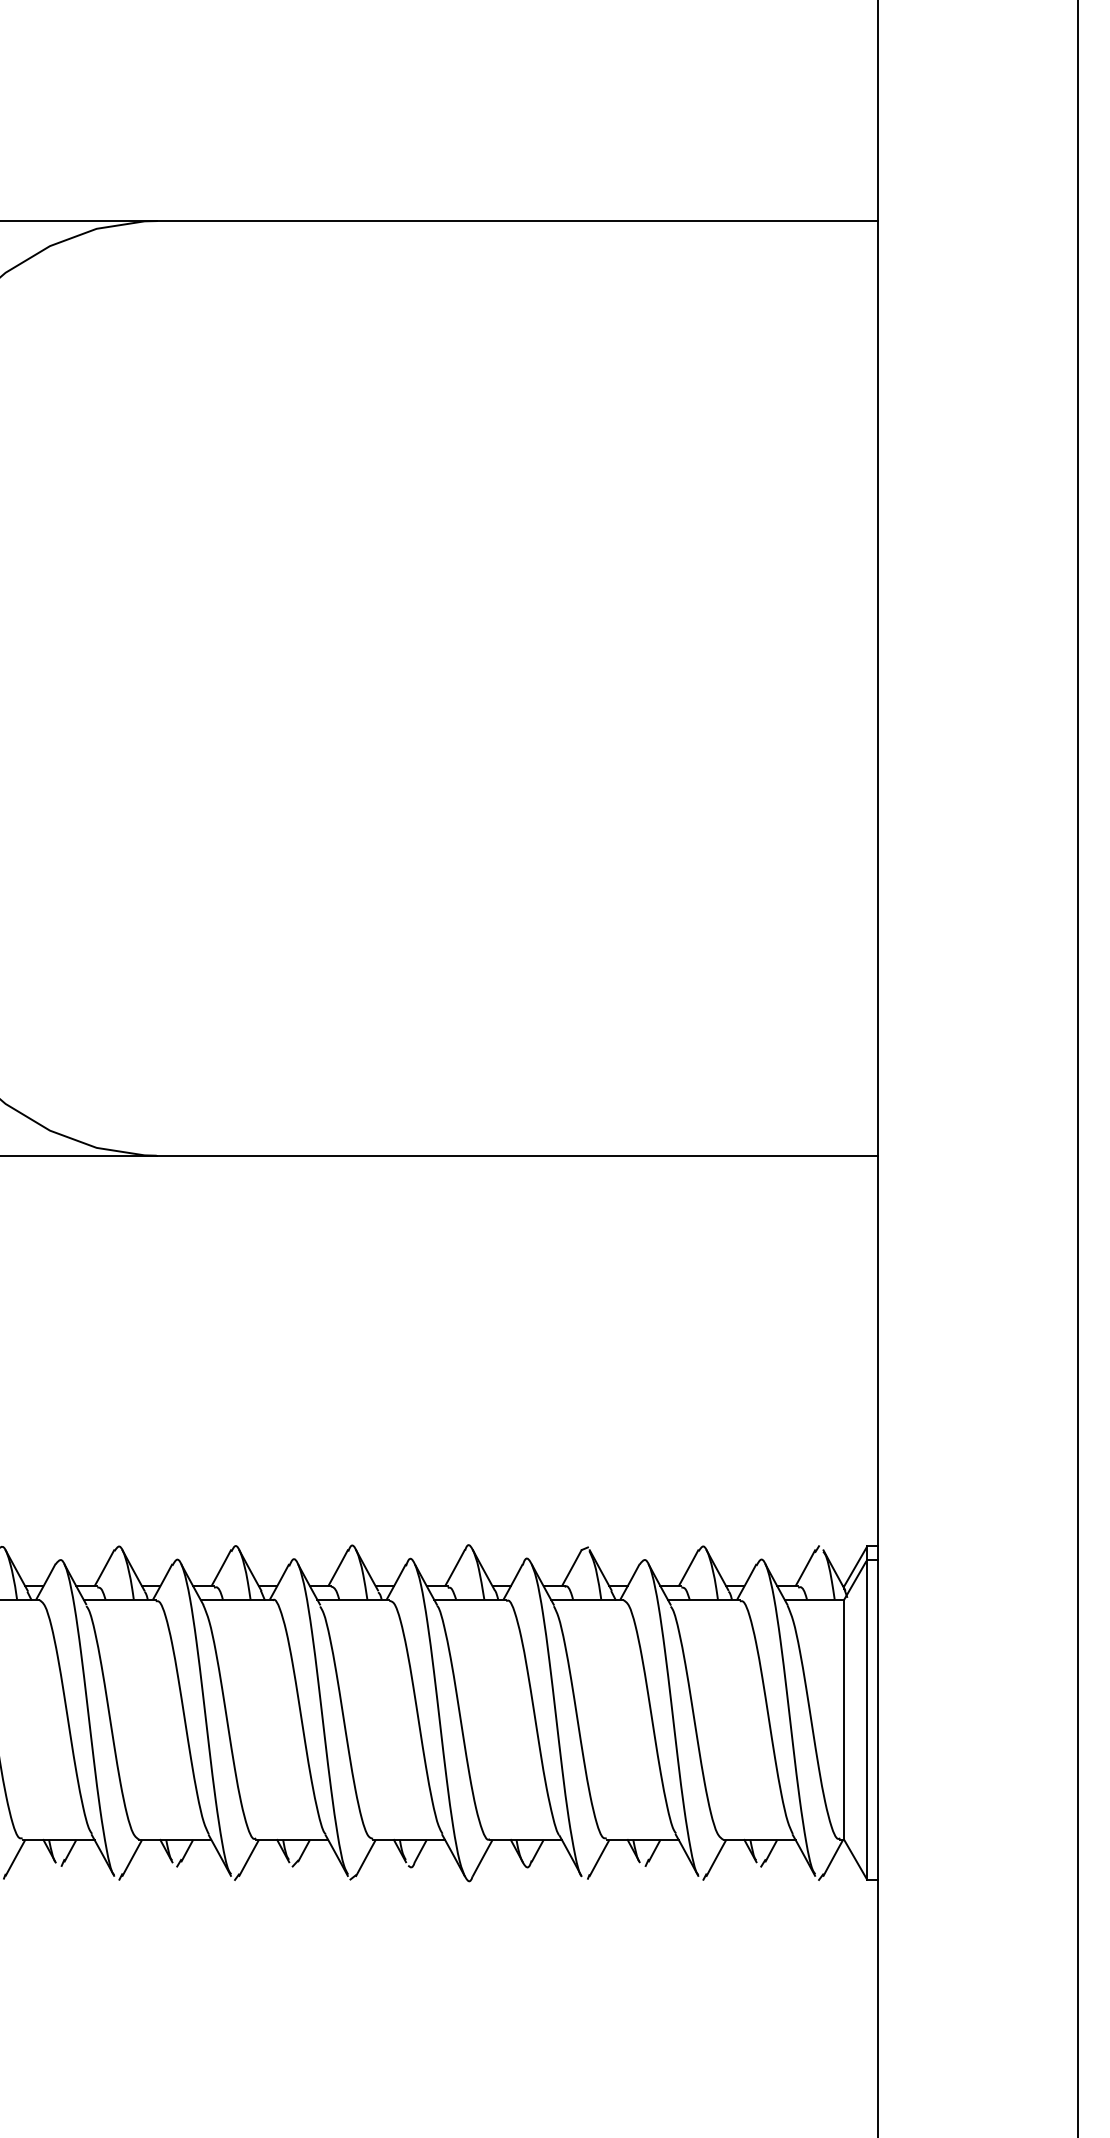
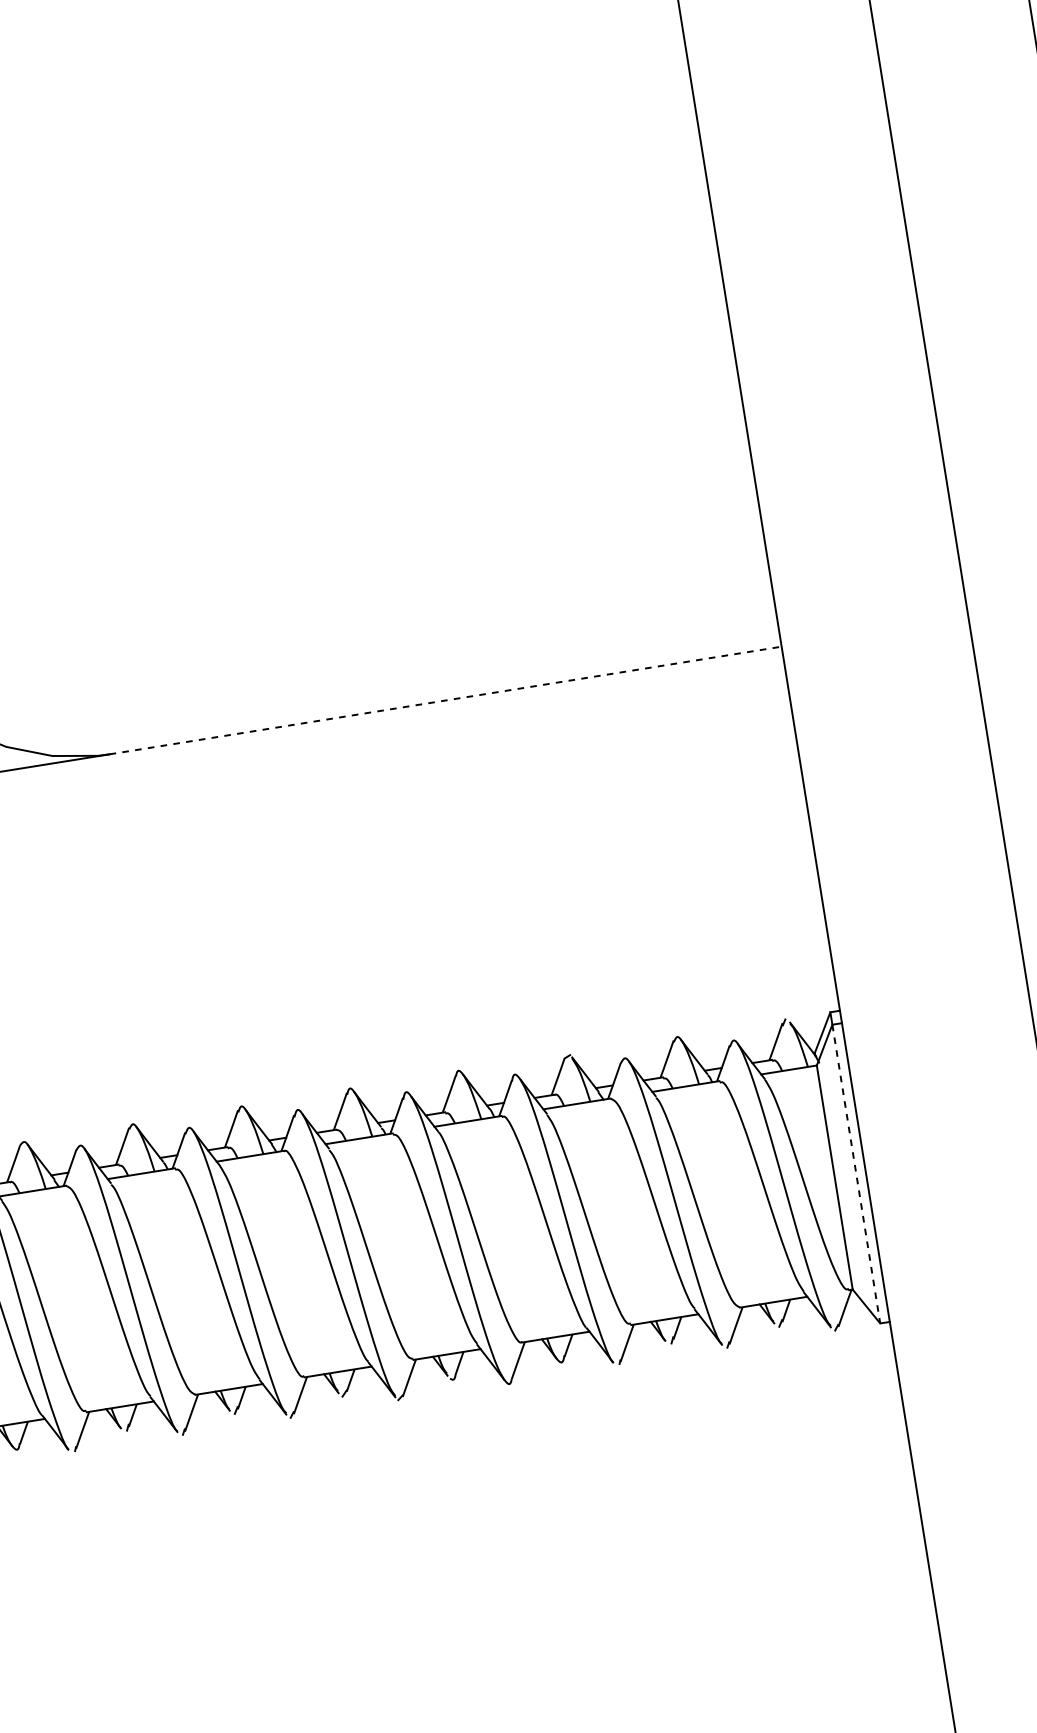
line: (517, 1155) -> (445, 700), solid -> dashed
line: (867, 1720) -> (856, 1174), solid -> dashed

